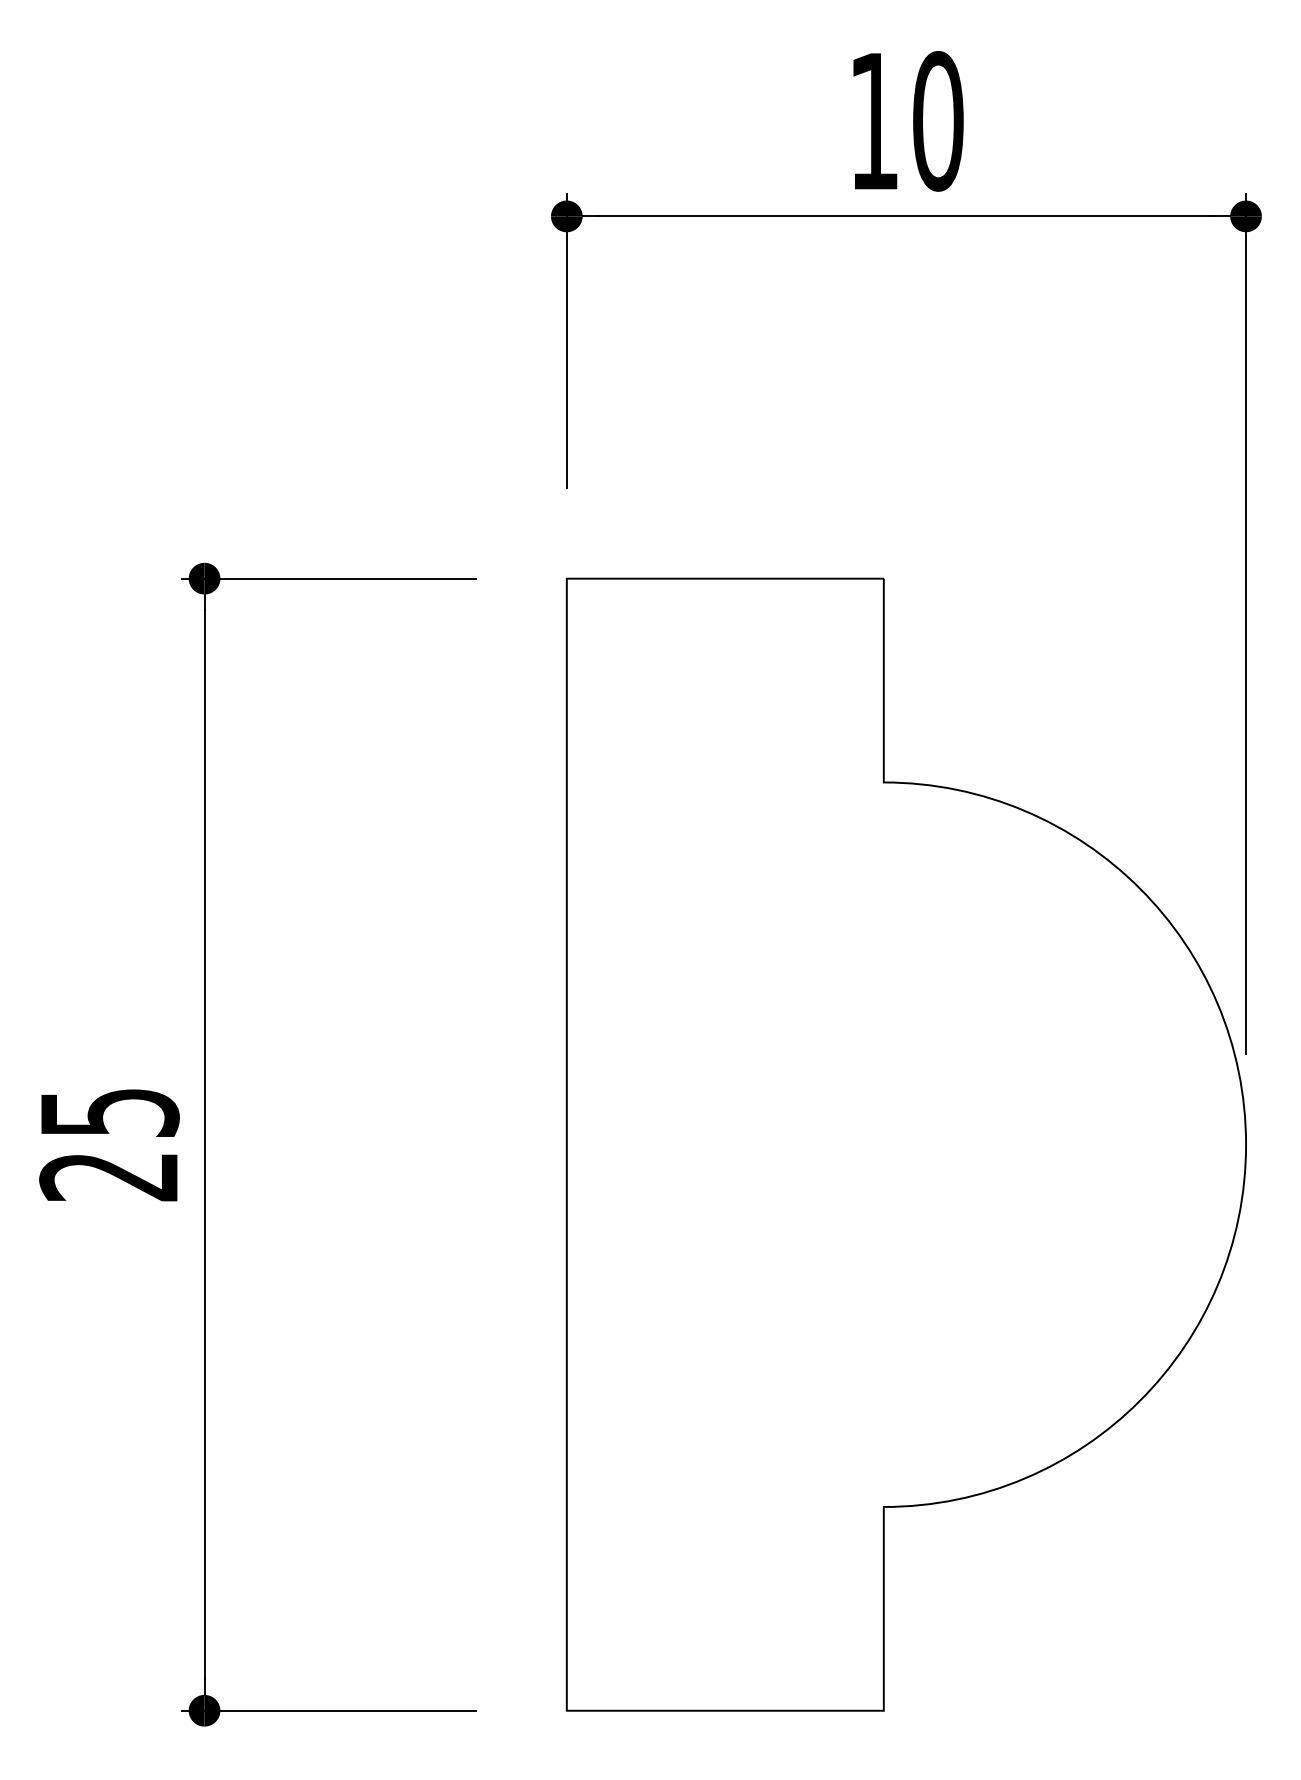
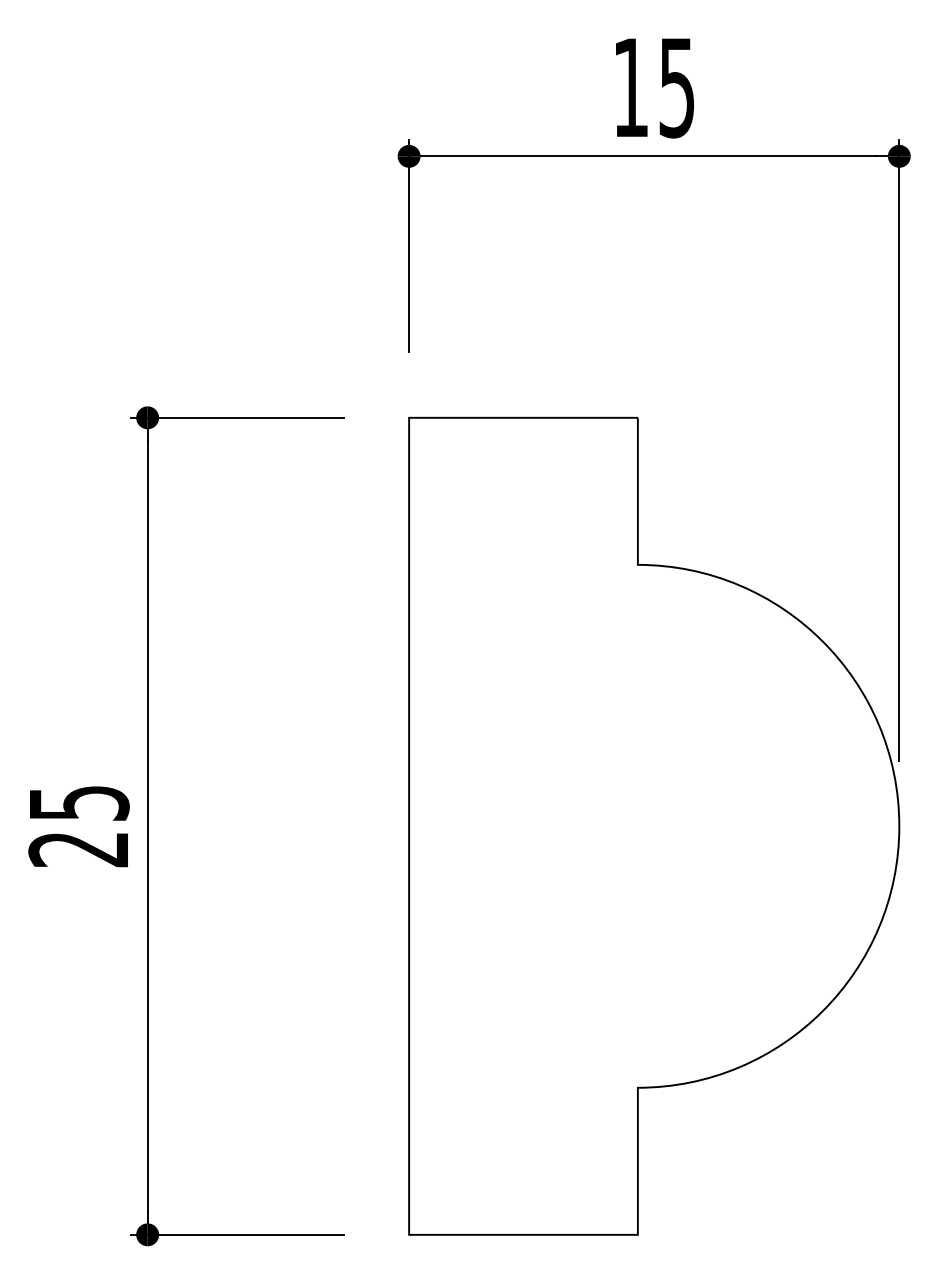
text: (938, 121) -> (677, 87), 10 -> 15

